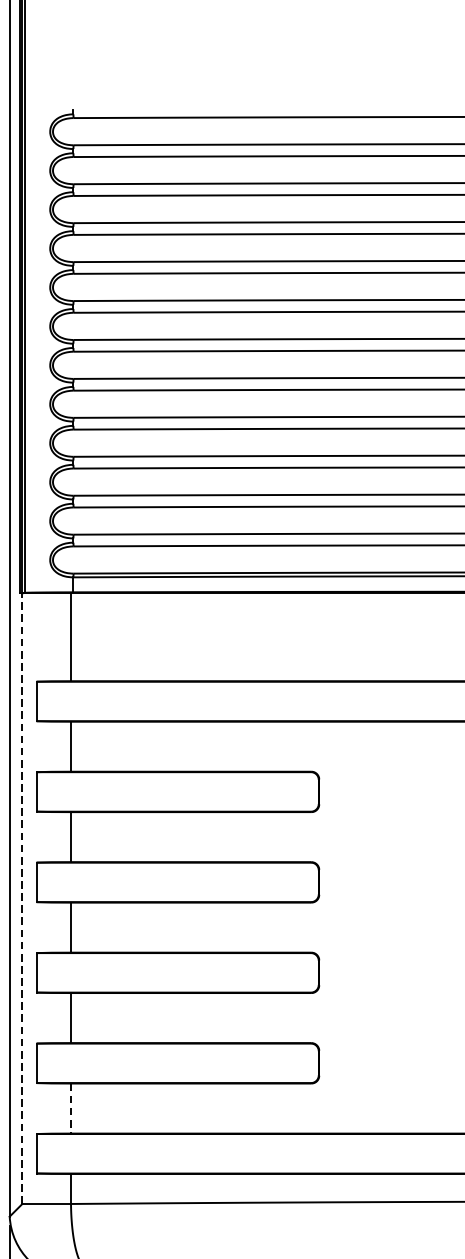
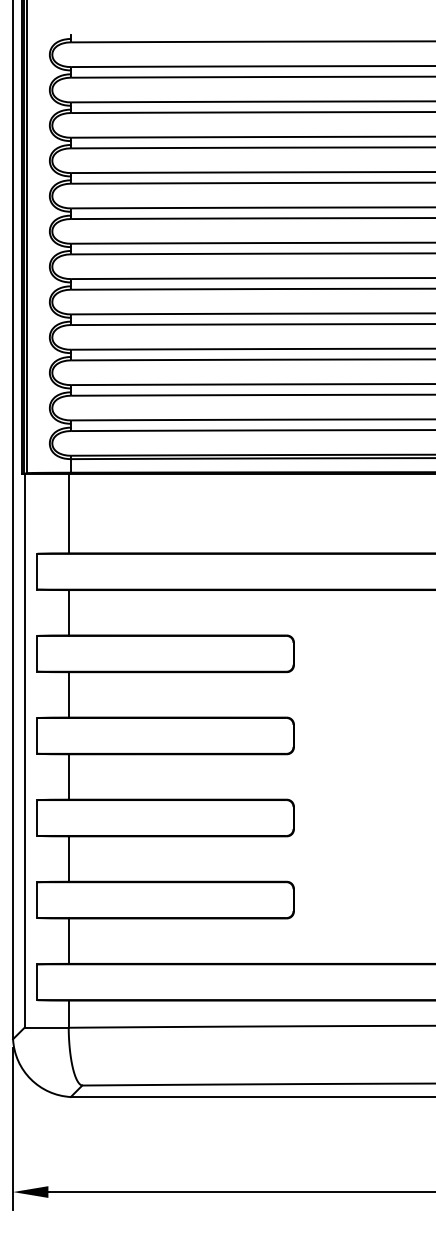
line: (22, 898) -> (24, 750), dashed -> solid
line: (70, 1108) -> (68, 941), dashed -> solid

